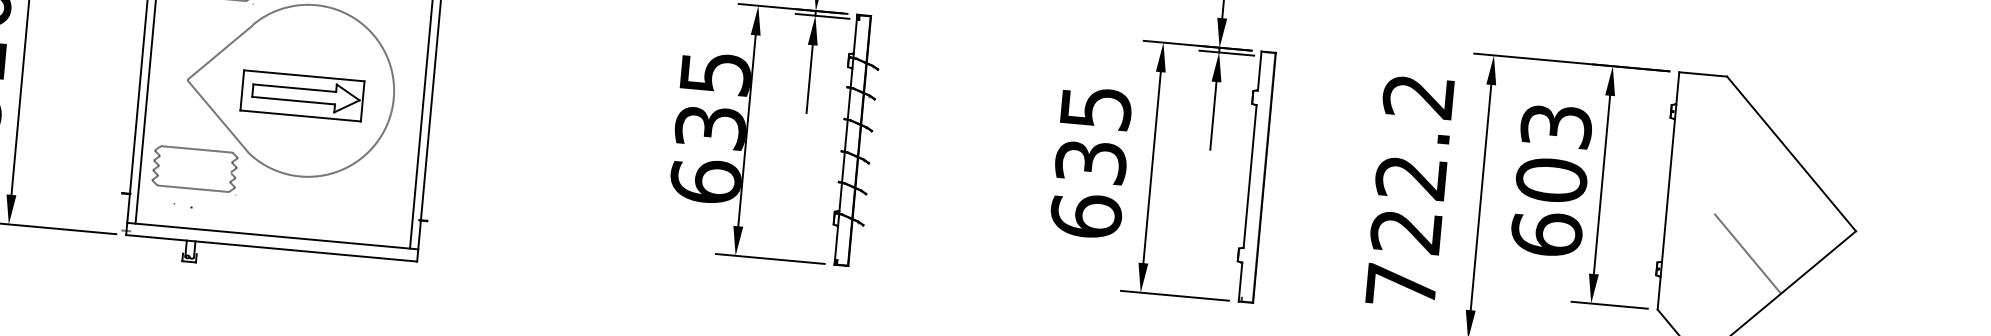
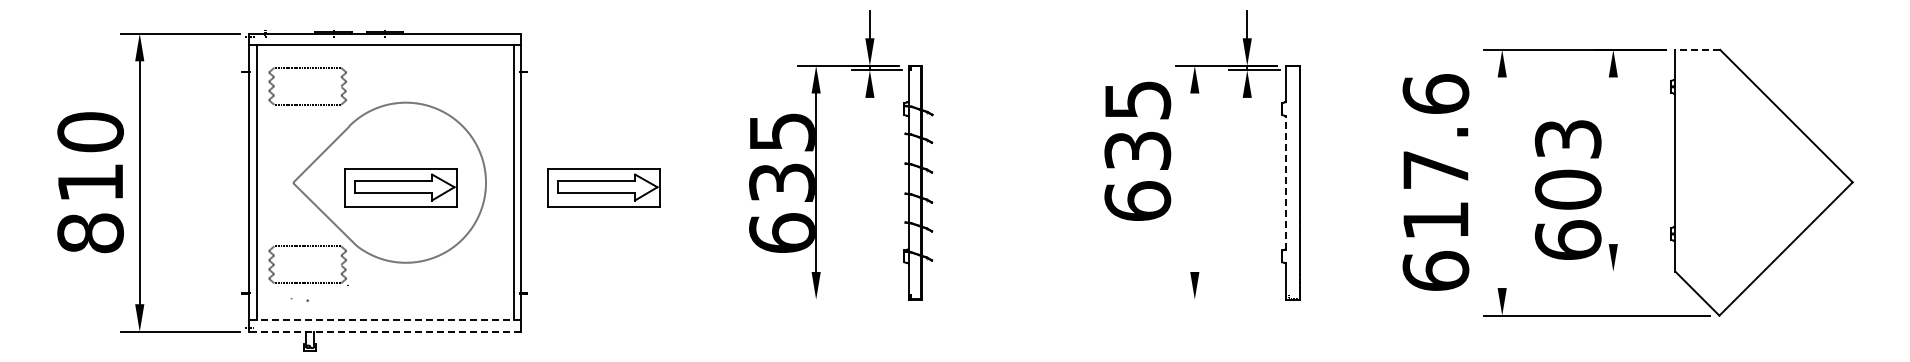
line: (1702, 74) -> (1697, 49), solid -> dashed
line: (809, 79) -> (869, 129), removed
part: (519, 115) -> (603, 187), added
line: (1213, 115) -> (1247, 129), removed
text: (1090, 161) -> (1137, 150), moved
line: (1151, 167) -> (1194, 182), removed
line: (1250, 176) -> (1286, 182), solid -> dashed
text: (1550, 179) -> (1567, 189), moved
line: (1602, 184) -> (1613, 160), removed
text: (1409, 190) -> (1435, 182), 722.2 -> 617.6
line: (1481, 197) -> (1502, 182), removed
line: (272, 236) -> (385, 320), solid -> dashed
line: (271, 248) -> (385, 331), solid -> dashed
line: (1746, 253) -> (1753, 212), removed
line: (770, 258) -> (848, 299), removed
line: (1174, 295) -> (1226, 299), removed
line: (1609, 305) -> (1630, 271), removed

